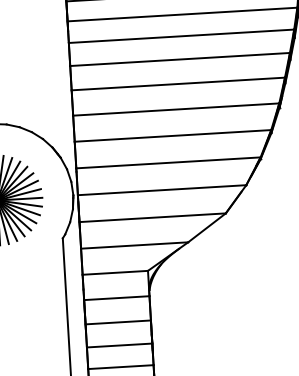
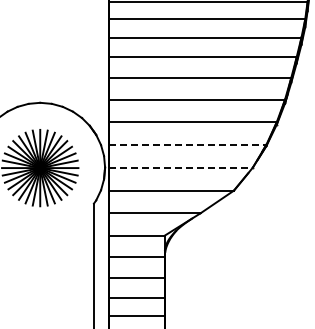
line: (168, 162) -> (187, 144), solid -> dashed
line: (161, 190) -> (180, 167), solid -> dashed

